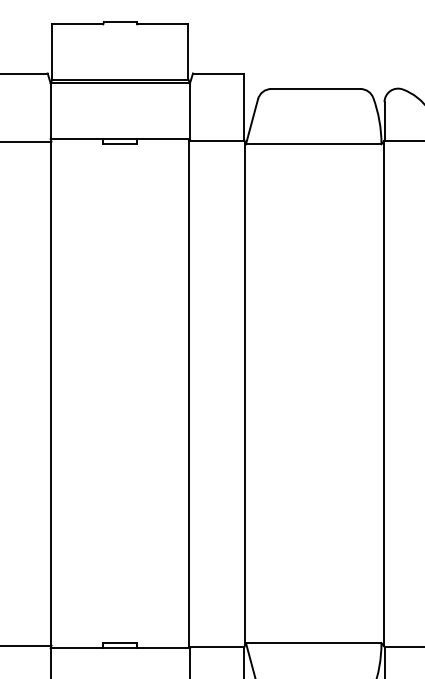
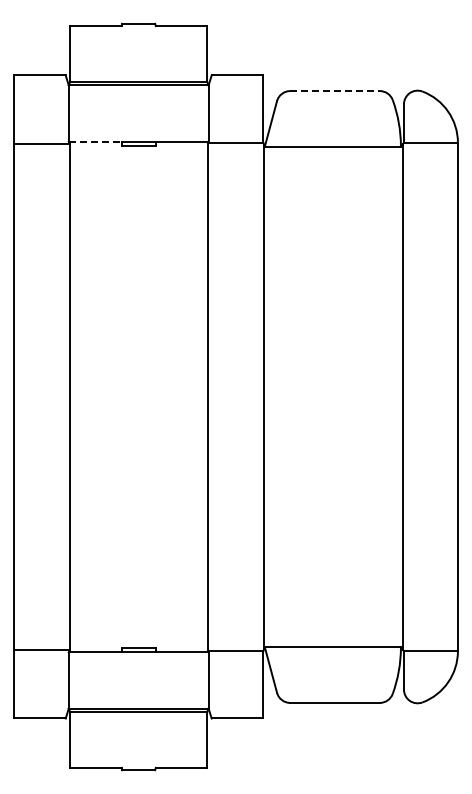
line: (316, 89) -> (335, 91), solid -> dashed
line: (77, 139) -> (95, 141), solid -> dashed

